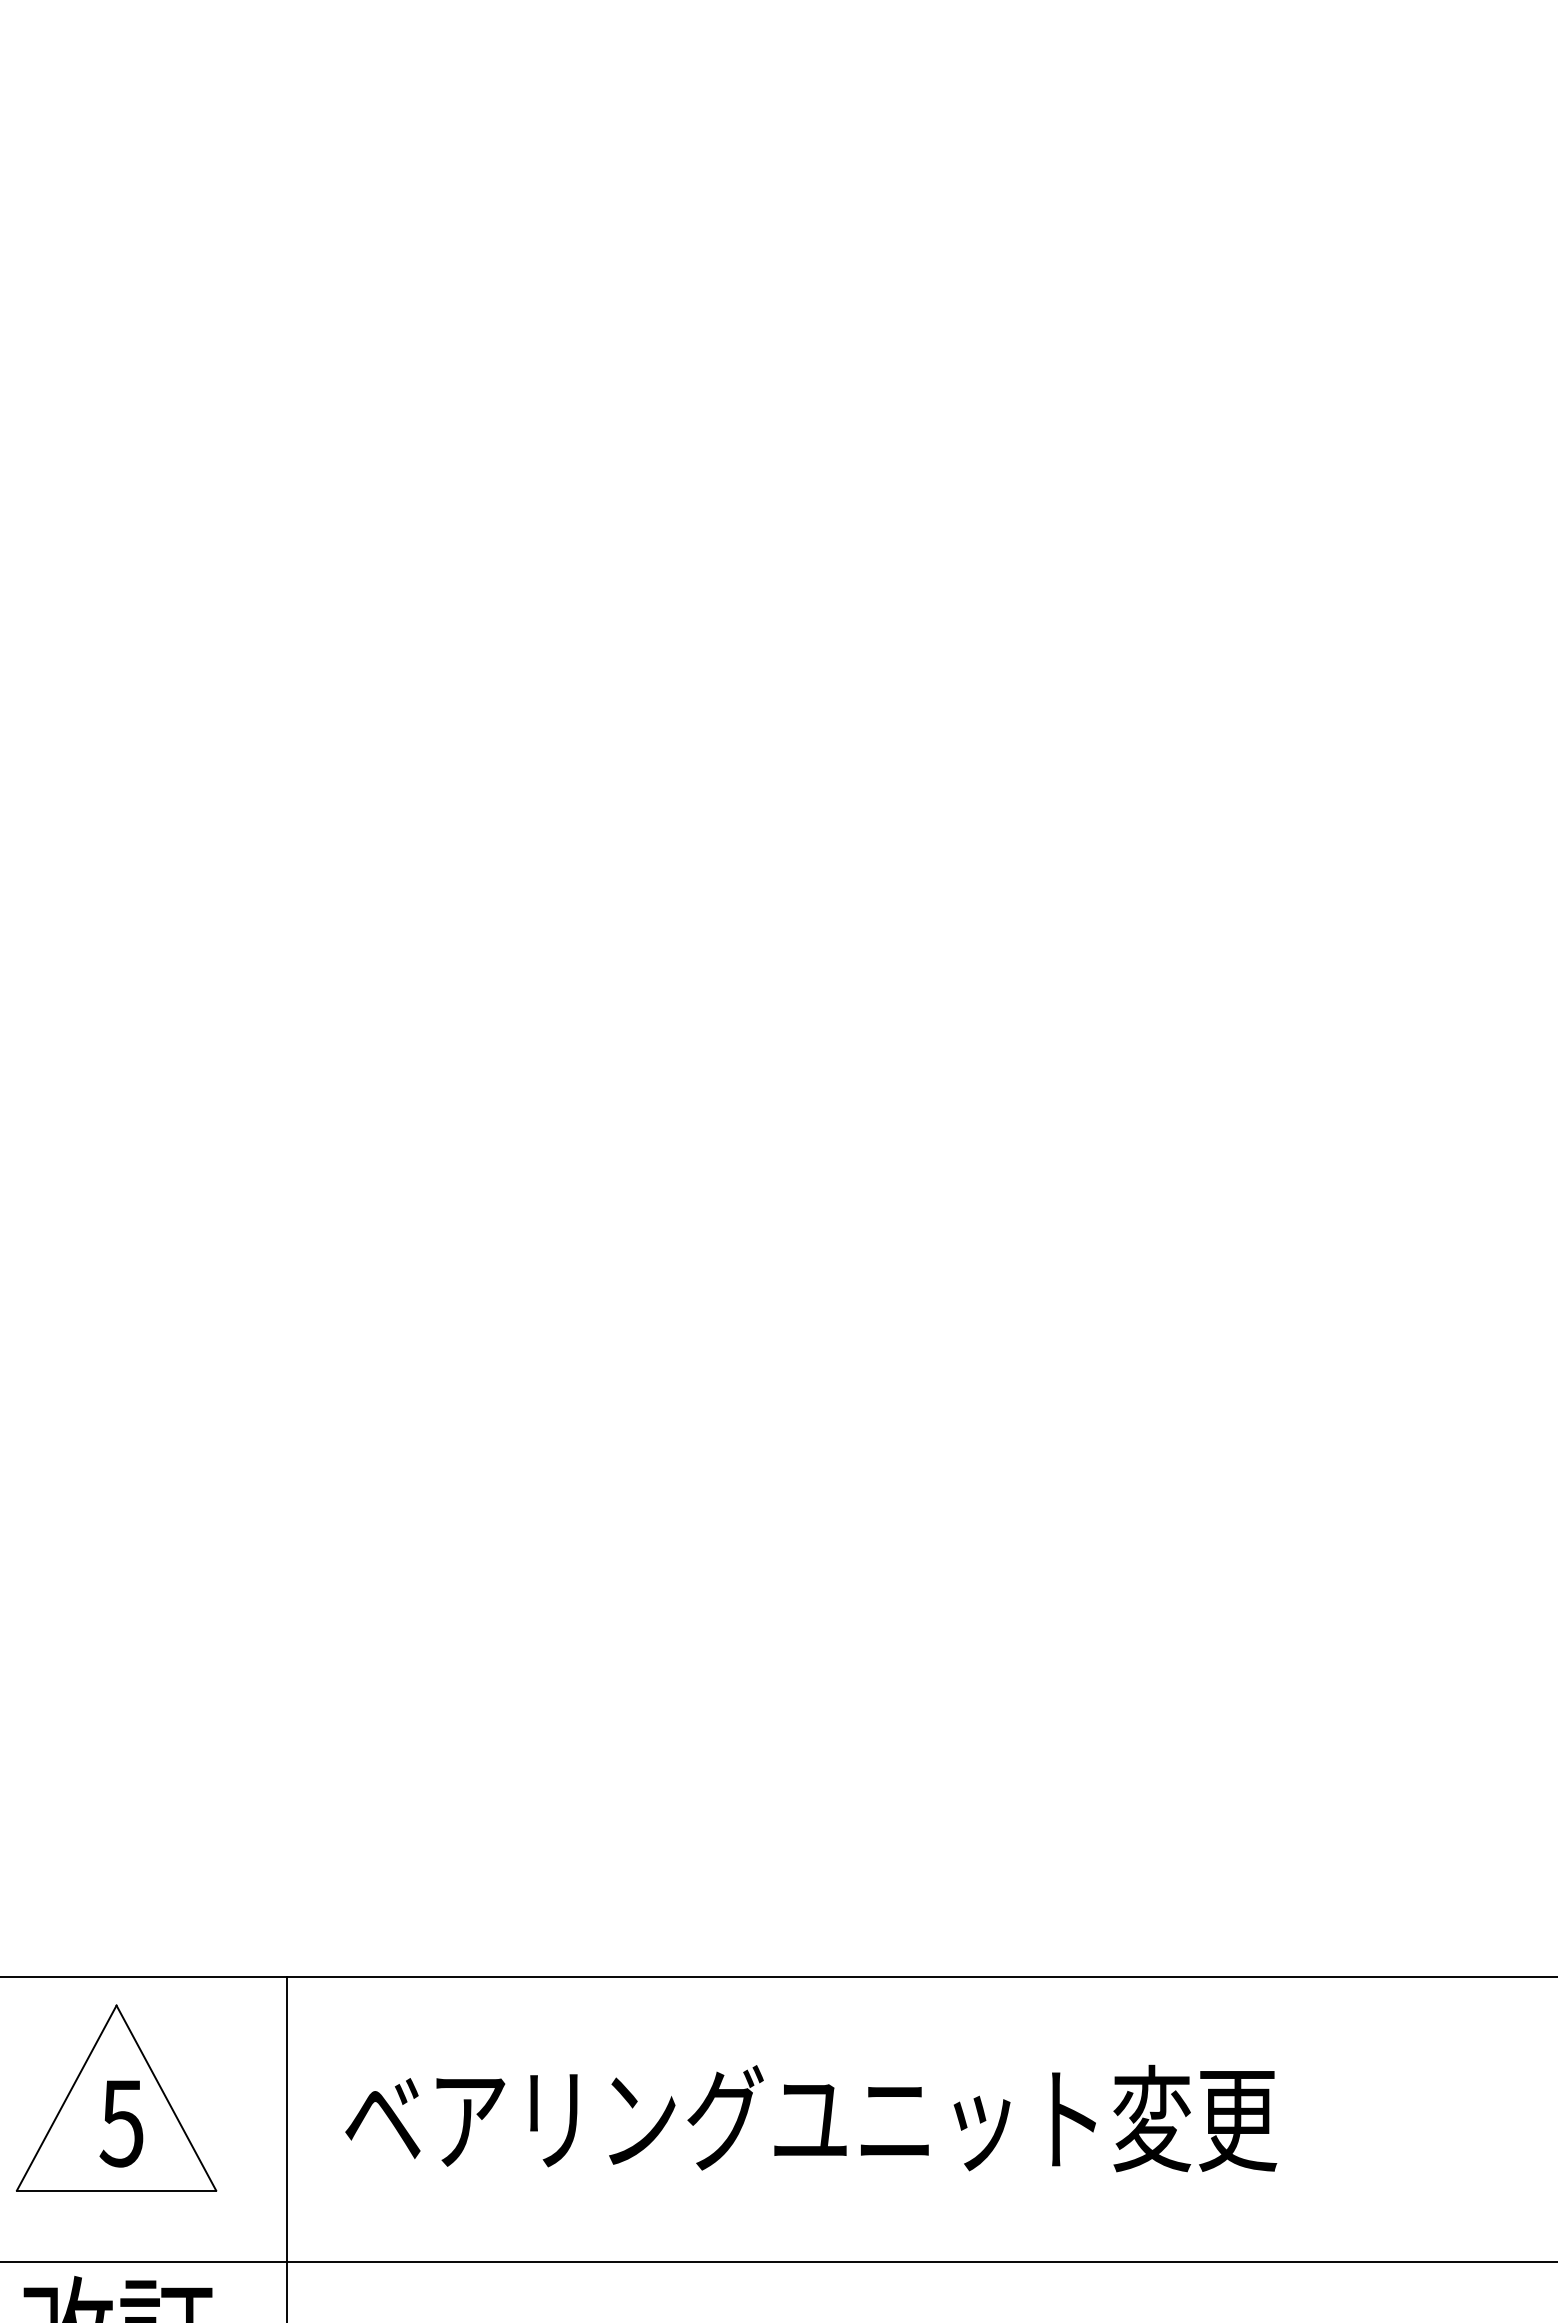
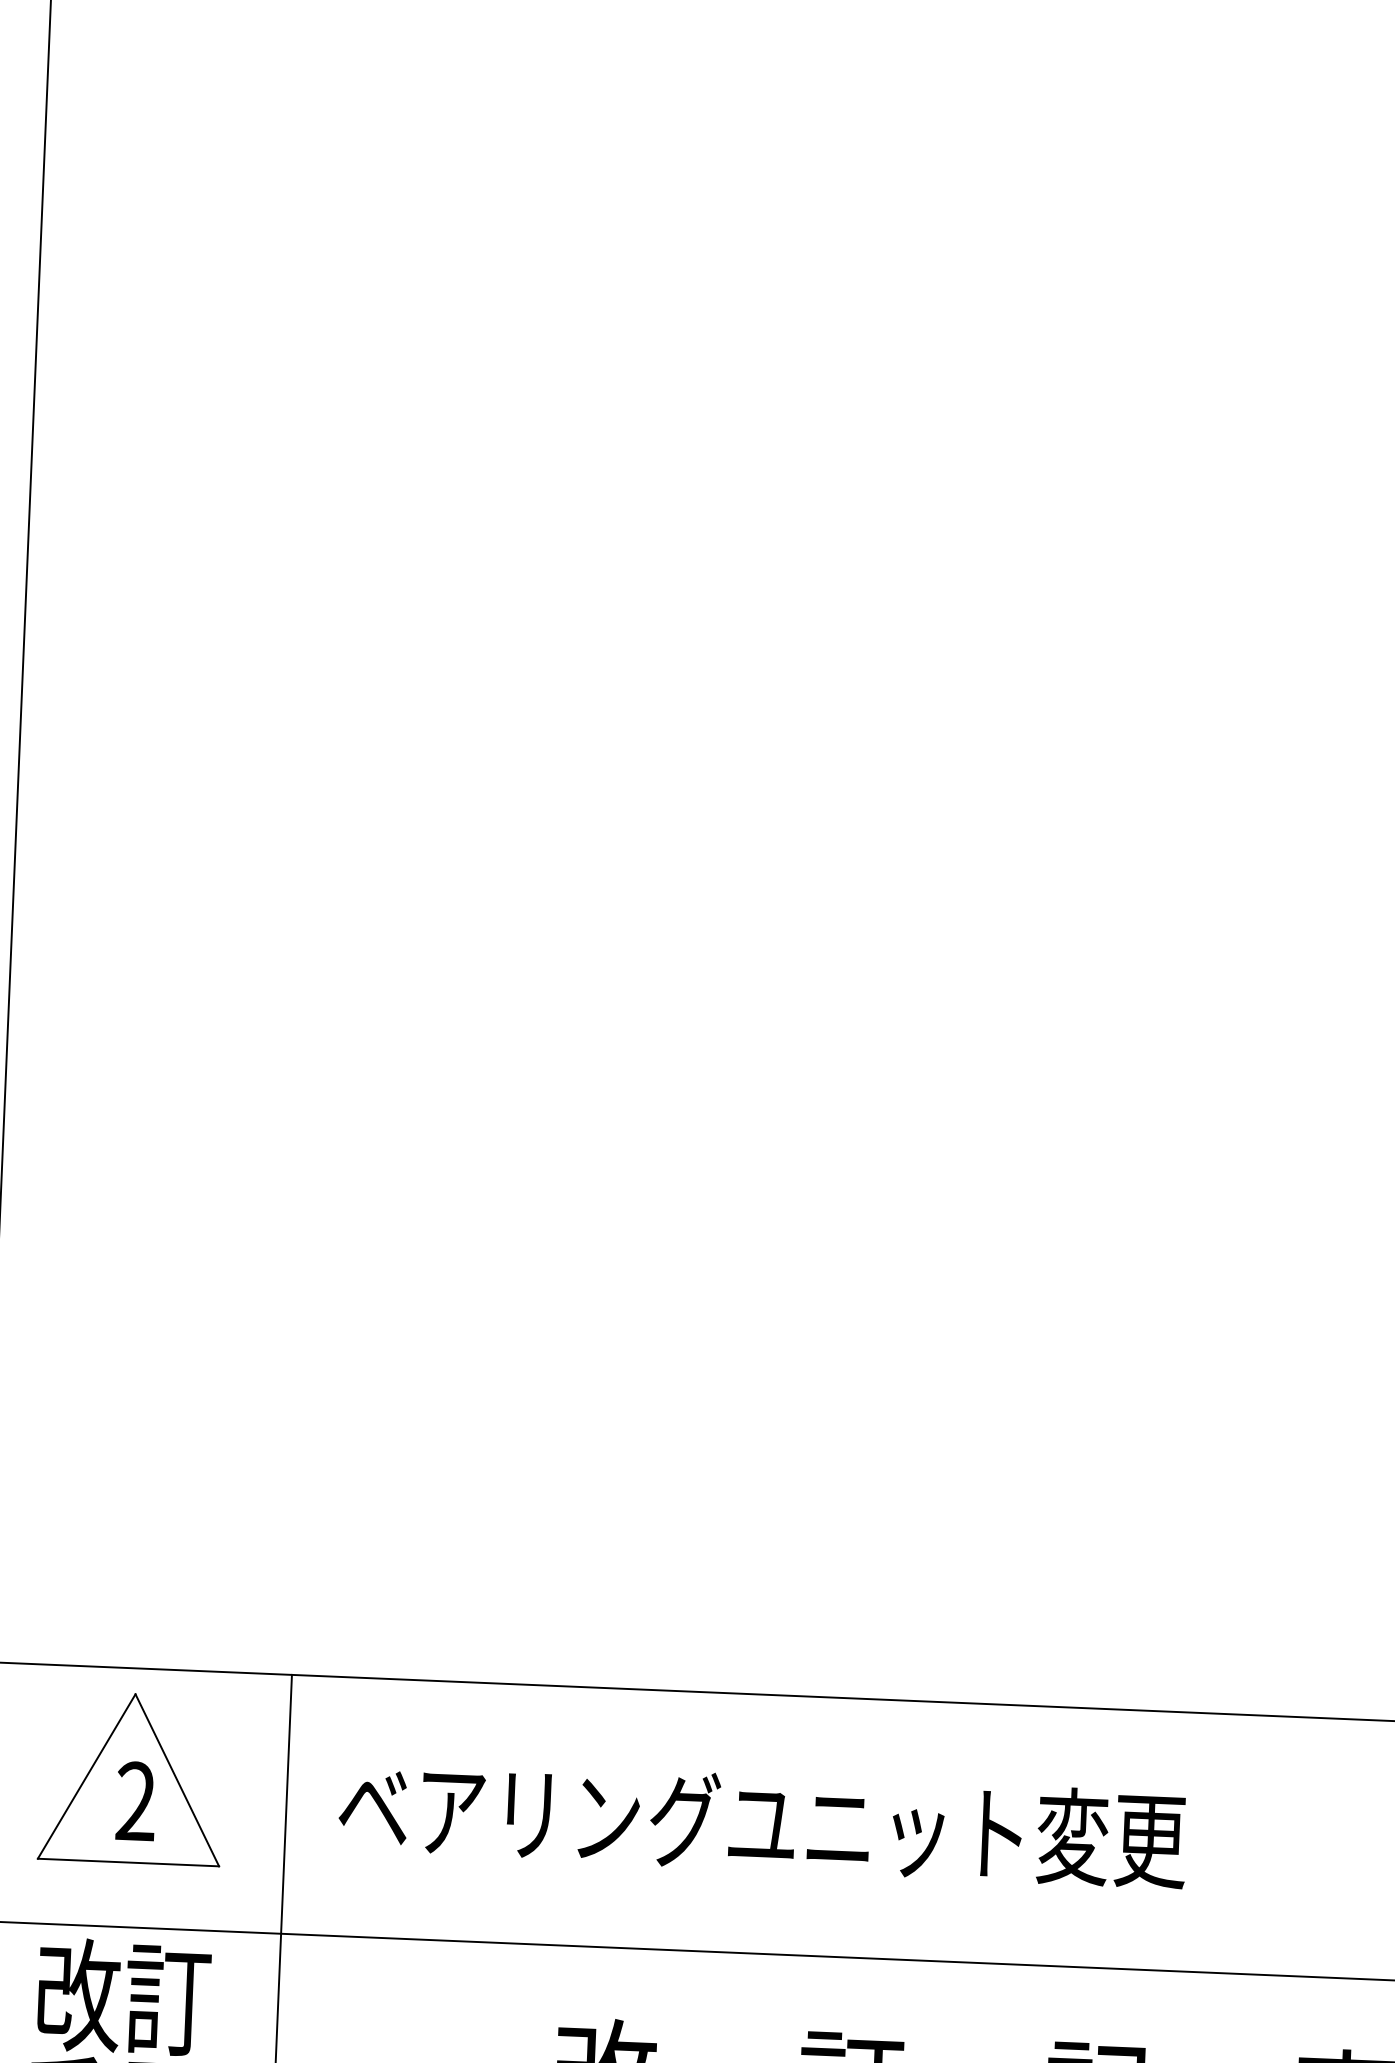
text: (121, 2123) -> (135, 1801), 5 -> 2

